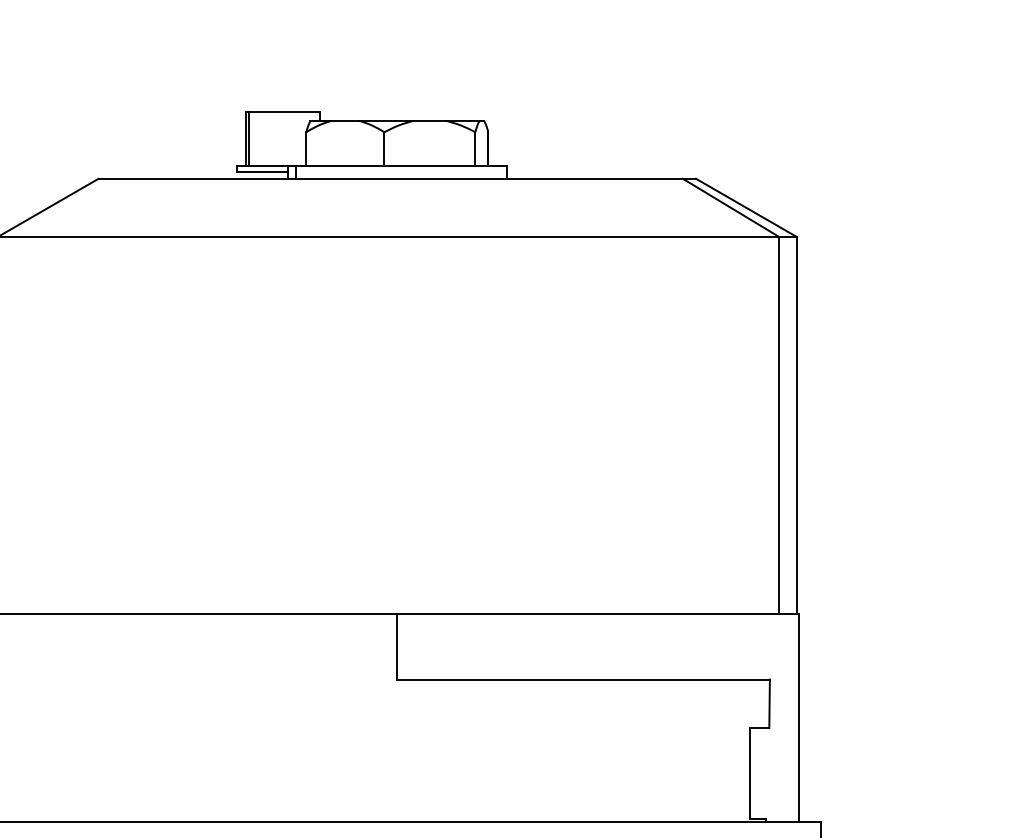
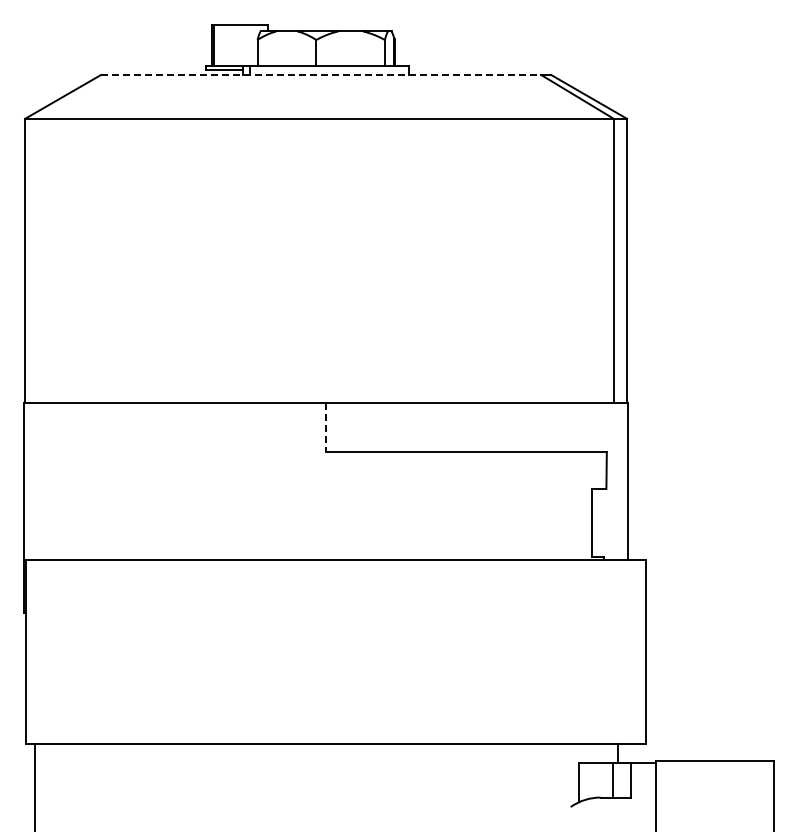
line: (391, 179) -> (321, 75), solid -> dashed
line: (397, 646) -> (326, 427), solid -> dashed

